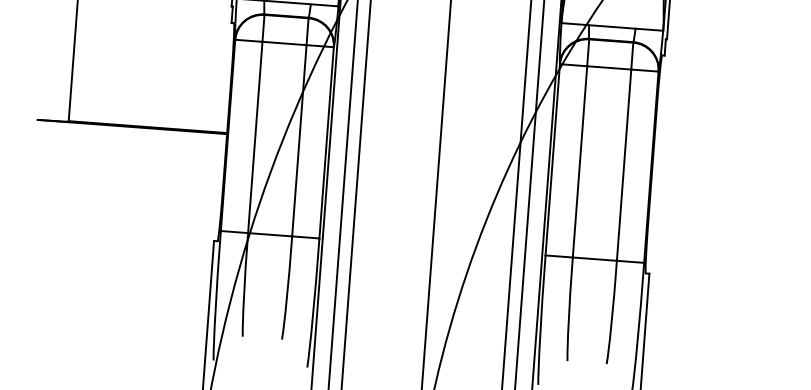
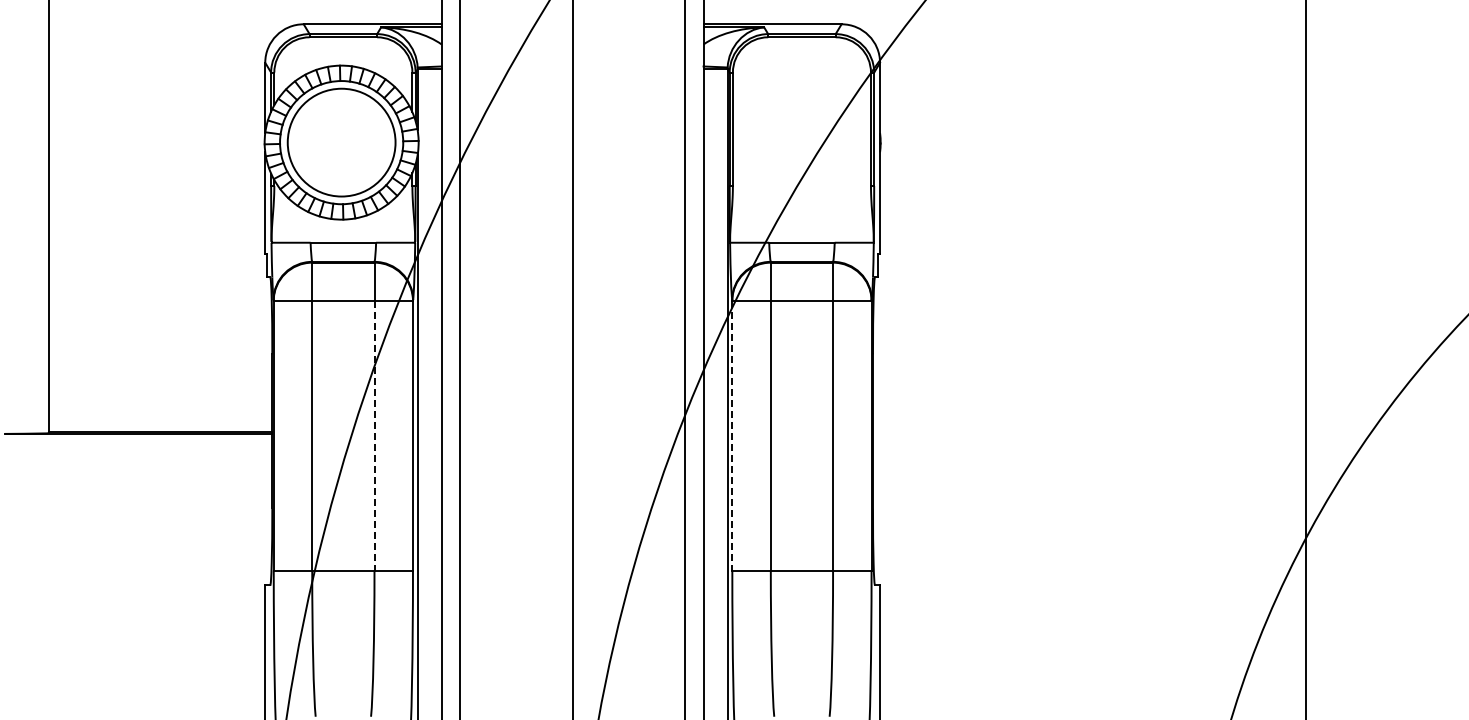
line: (299, 141) -> (374, 436), solid -> dashed
line: (552, 160) -> (732, 436), solid -> dashed

